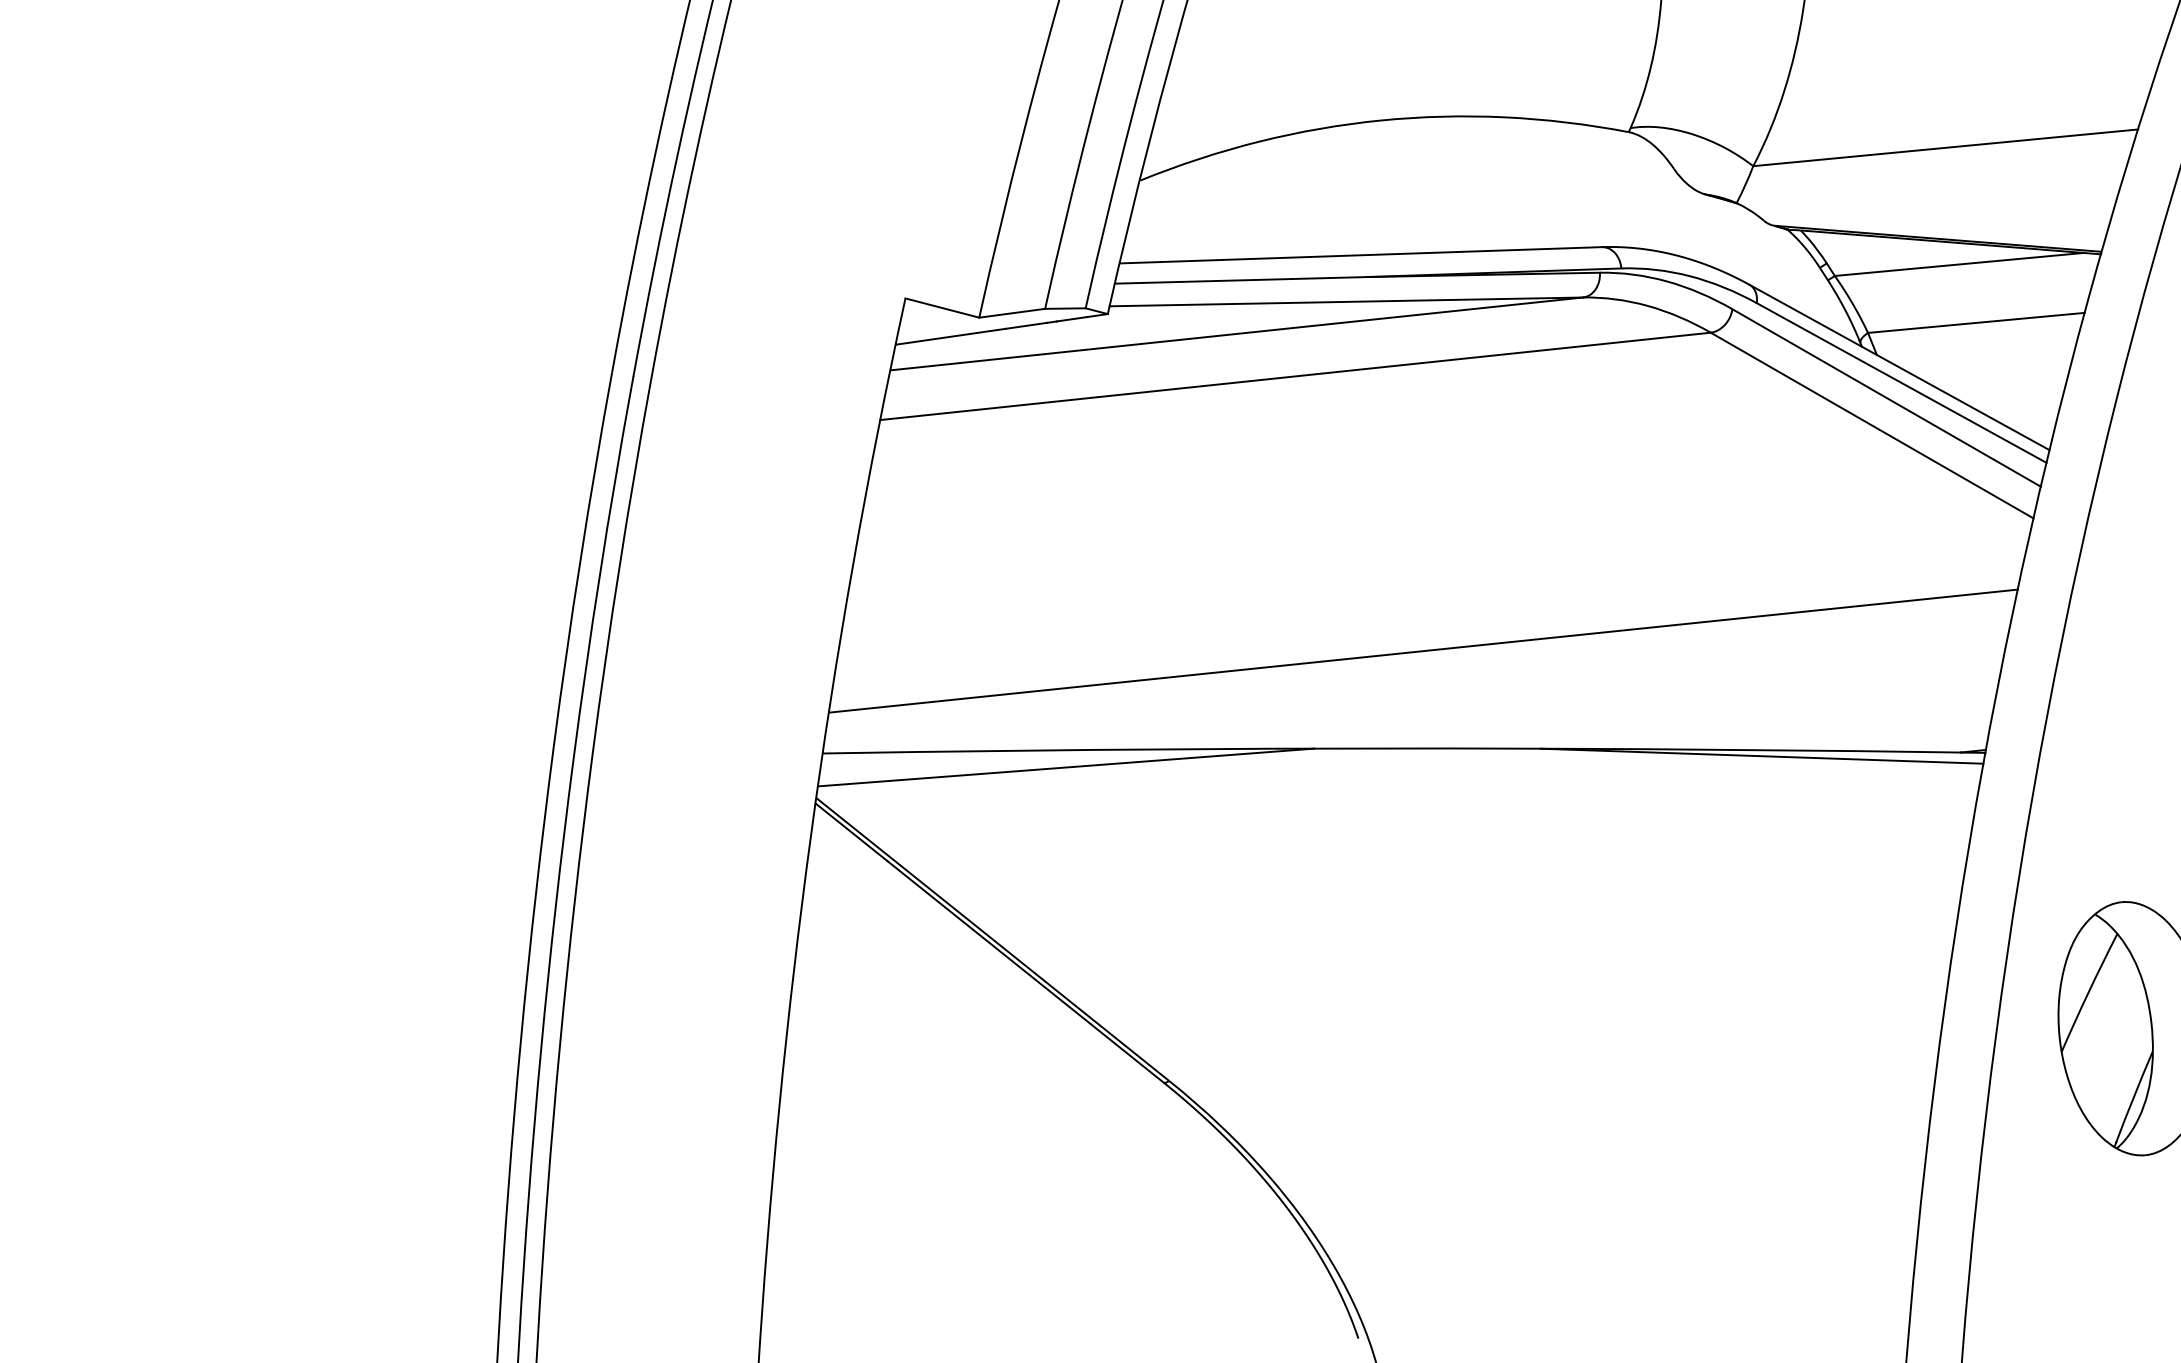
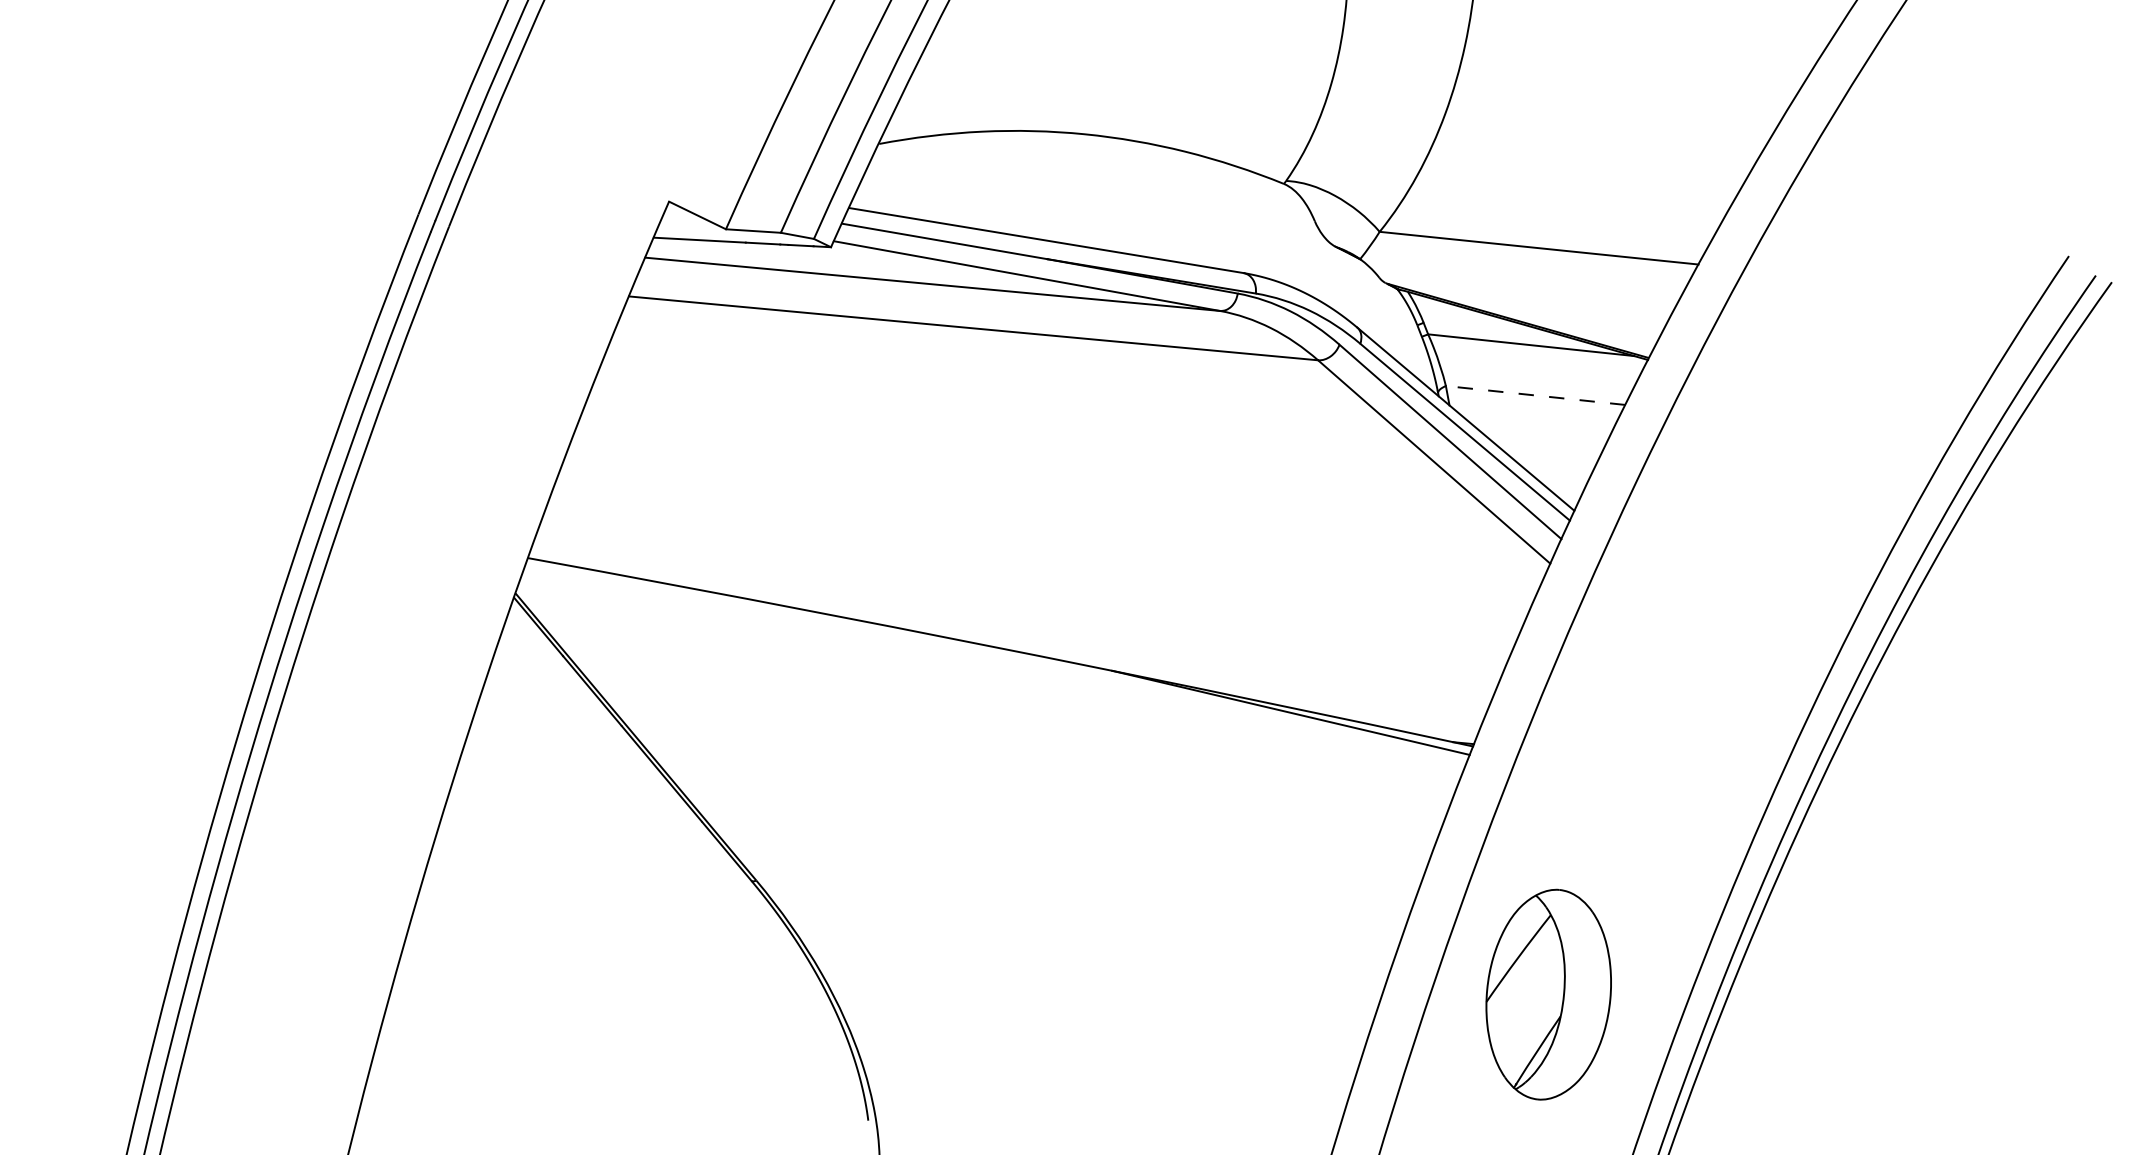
line: (1976, 322) -> (1535, 395), solid -> dashed
line: (1423, 651) -> (1032, 572), removed
line: (1066, 766) -> (723, 608), removed

